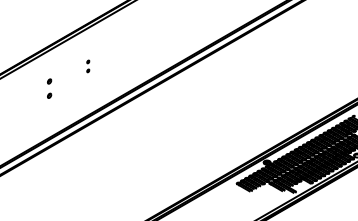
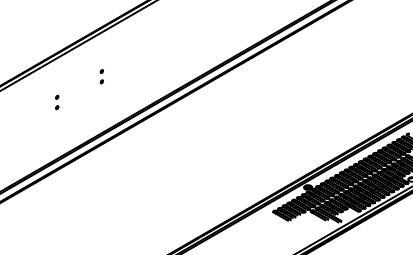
part: (49, 88) -> (57, 102), size x0.62

